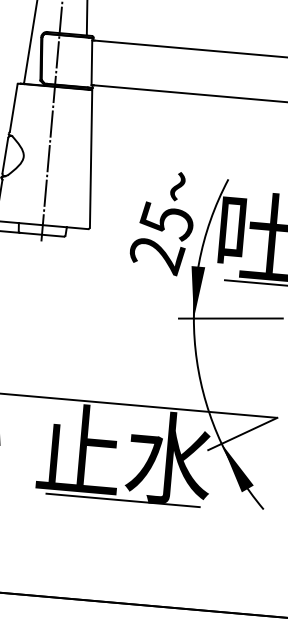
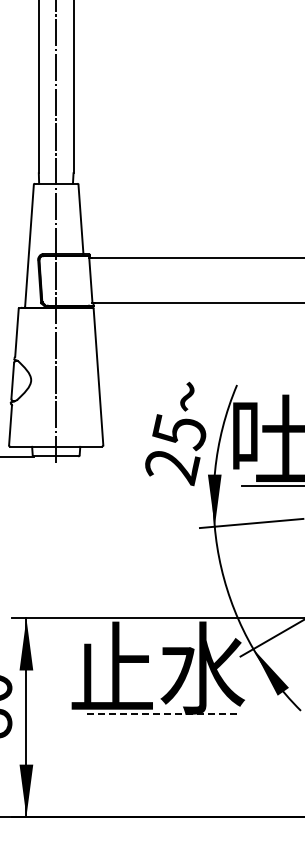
line: (123, 500) -> (160, 714), solid -> dashed

